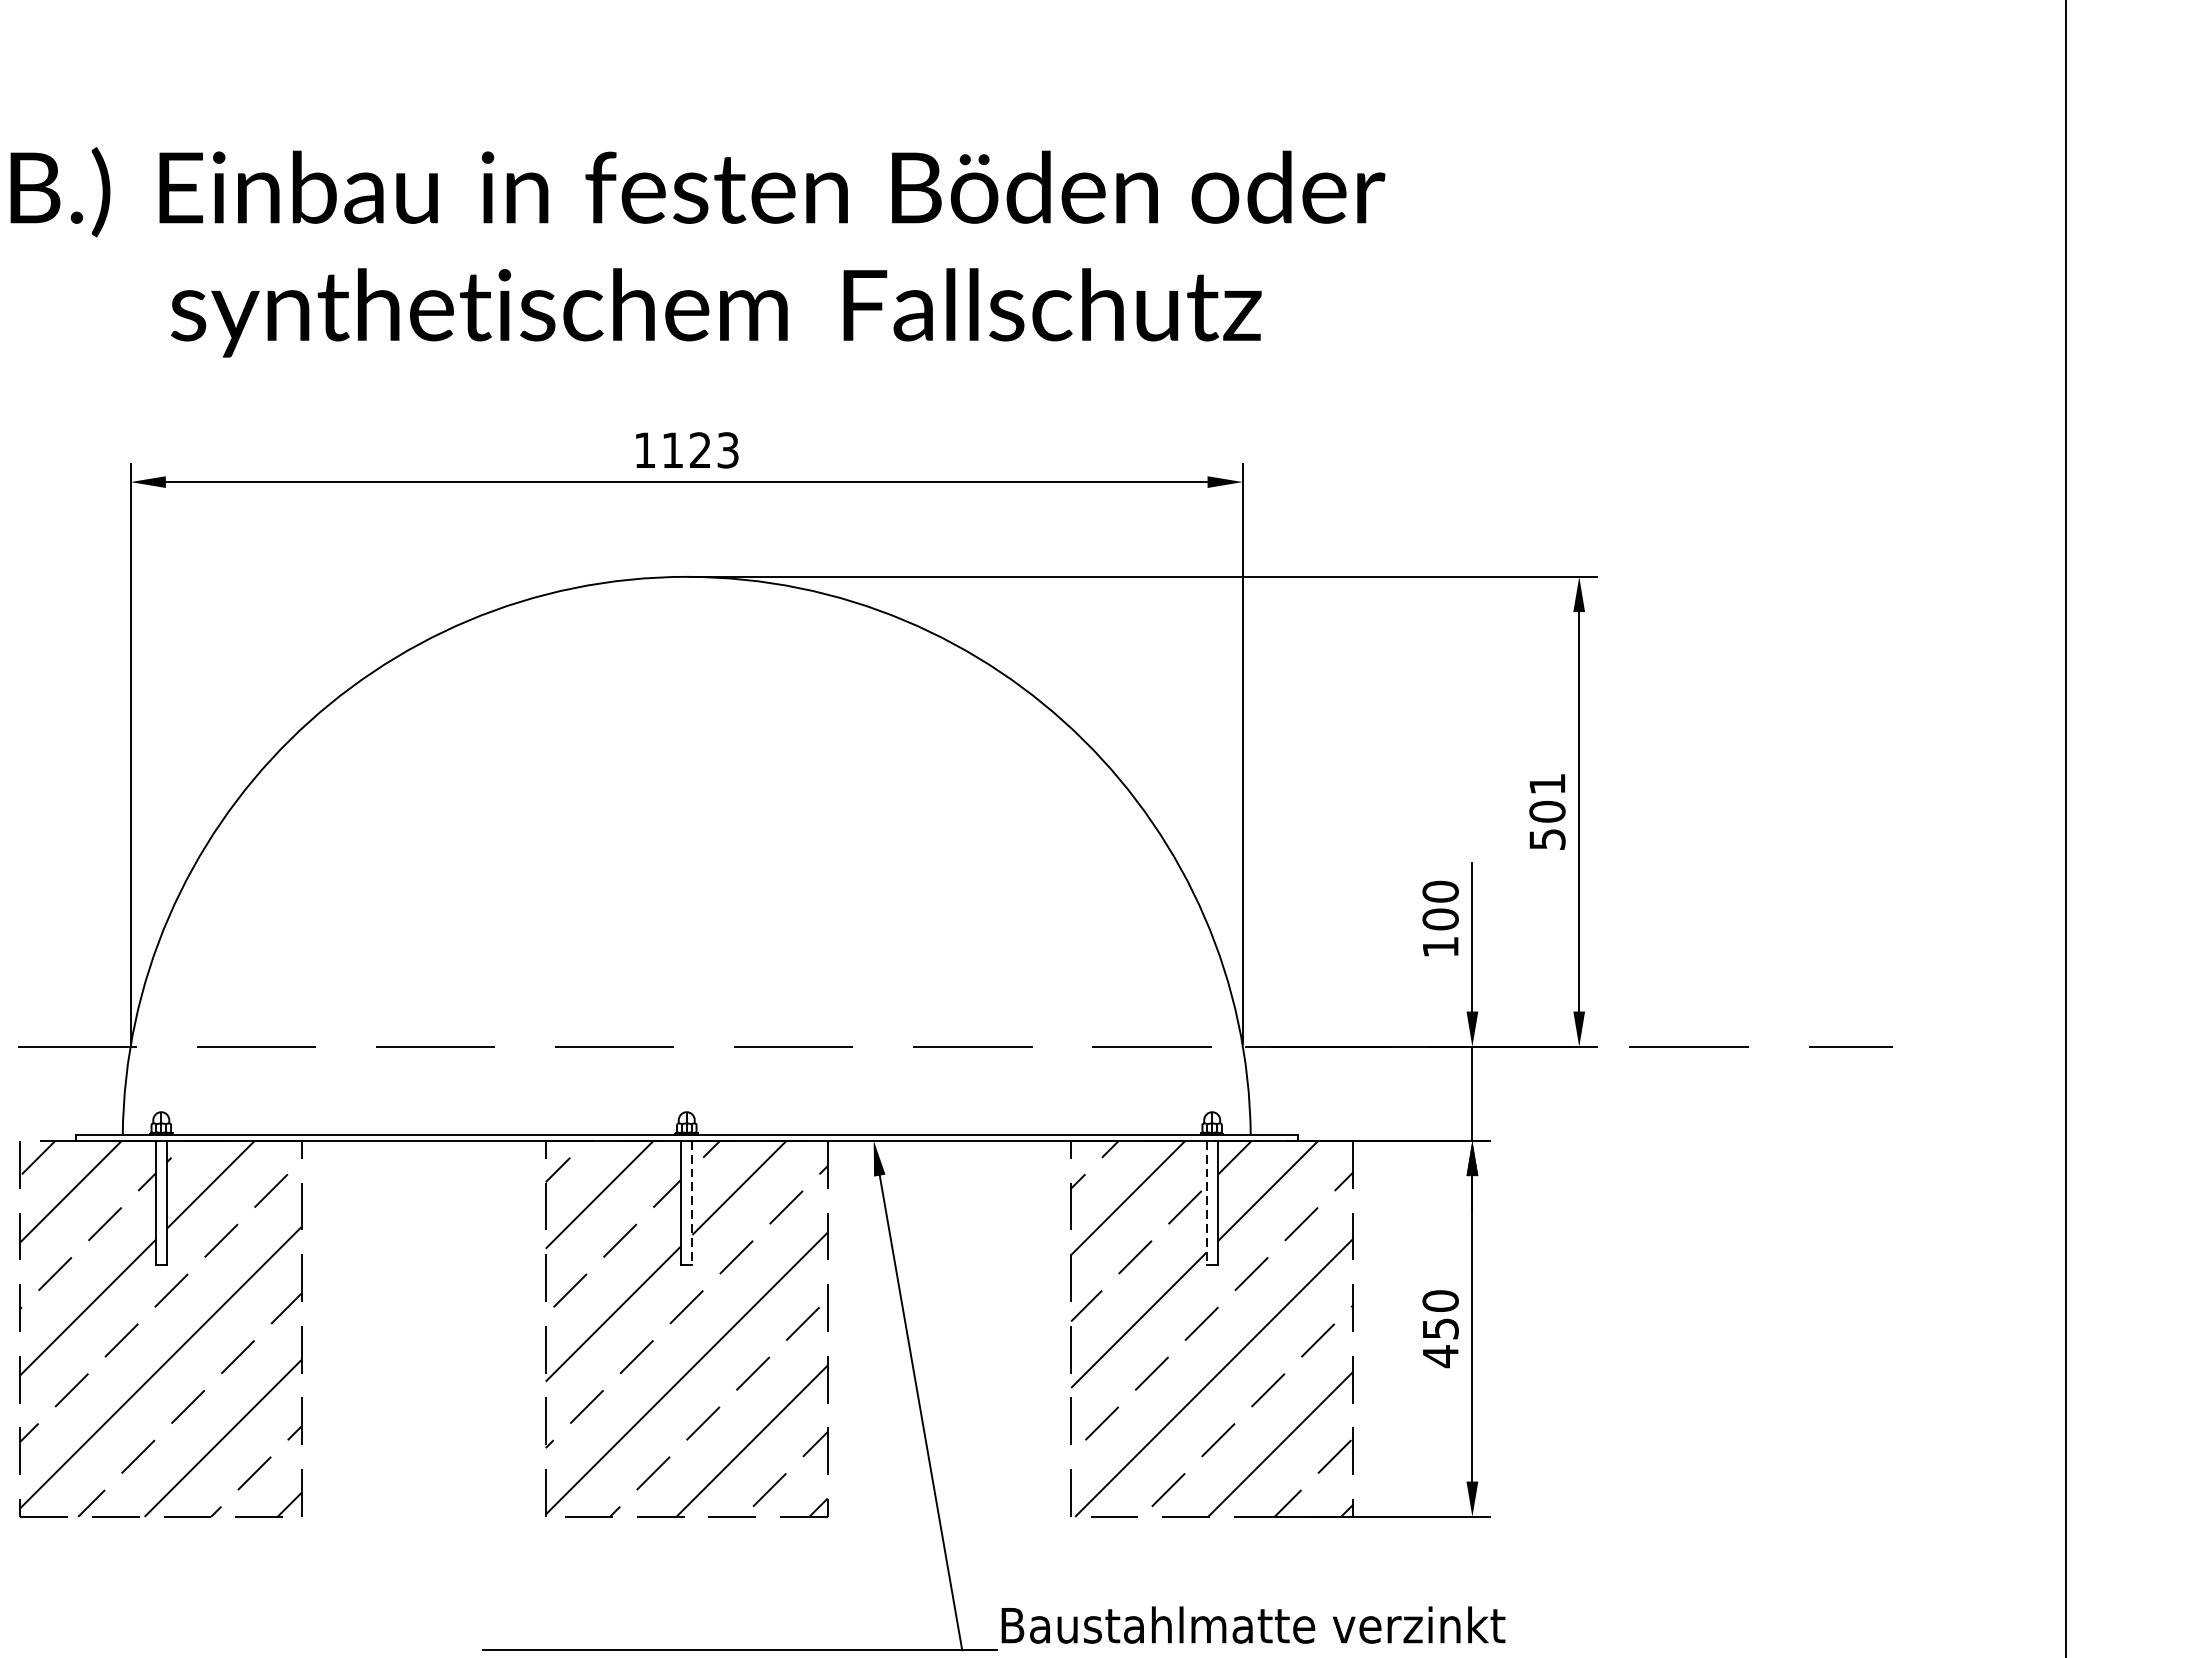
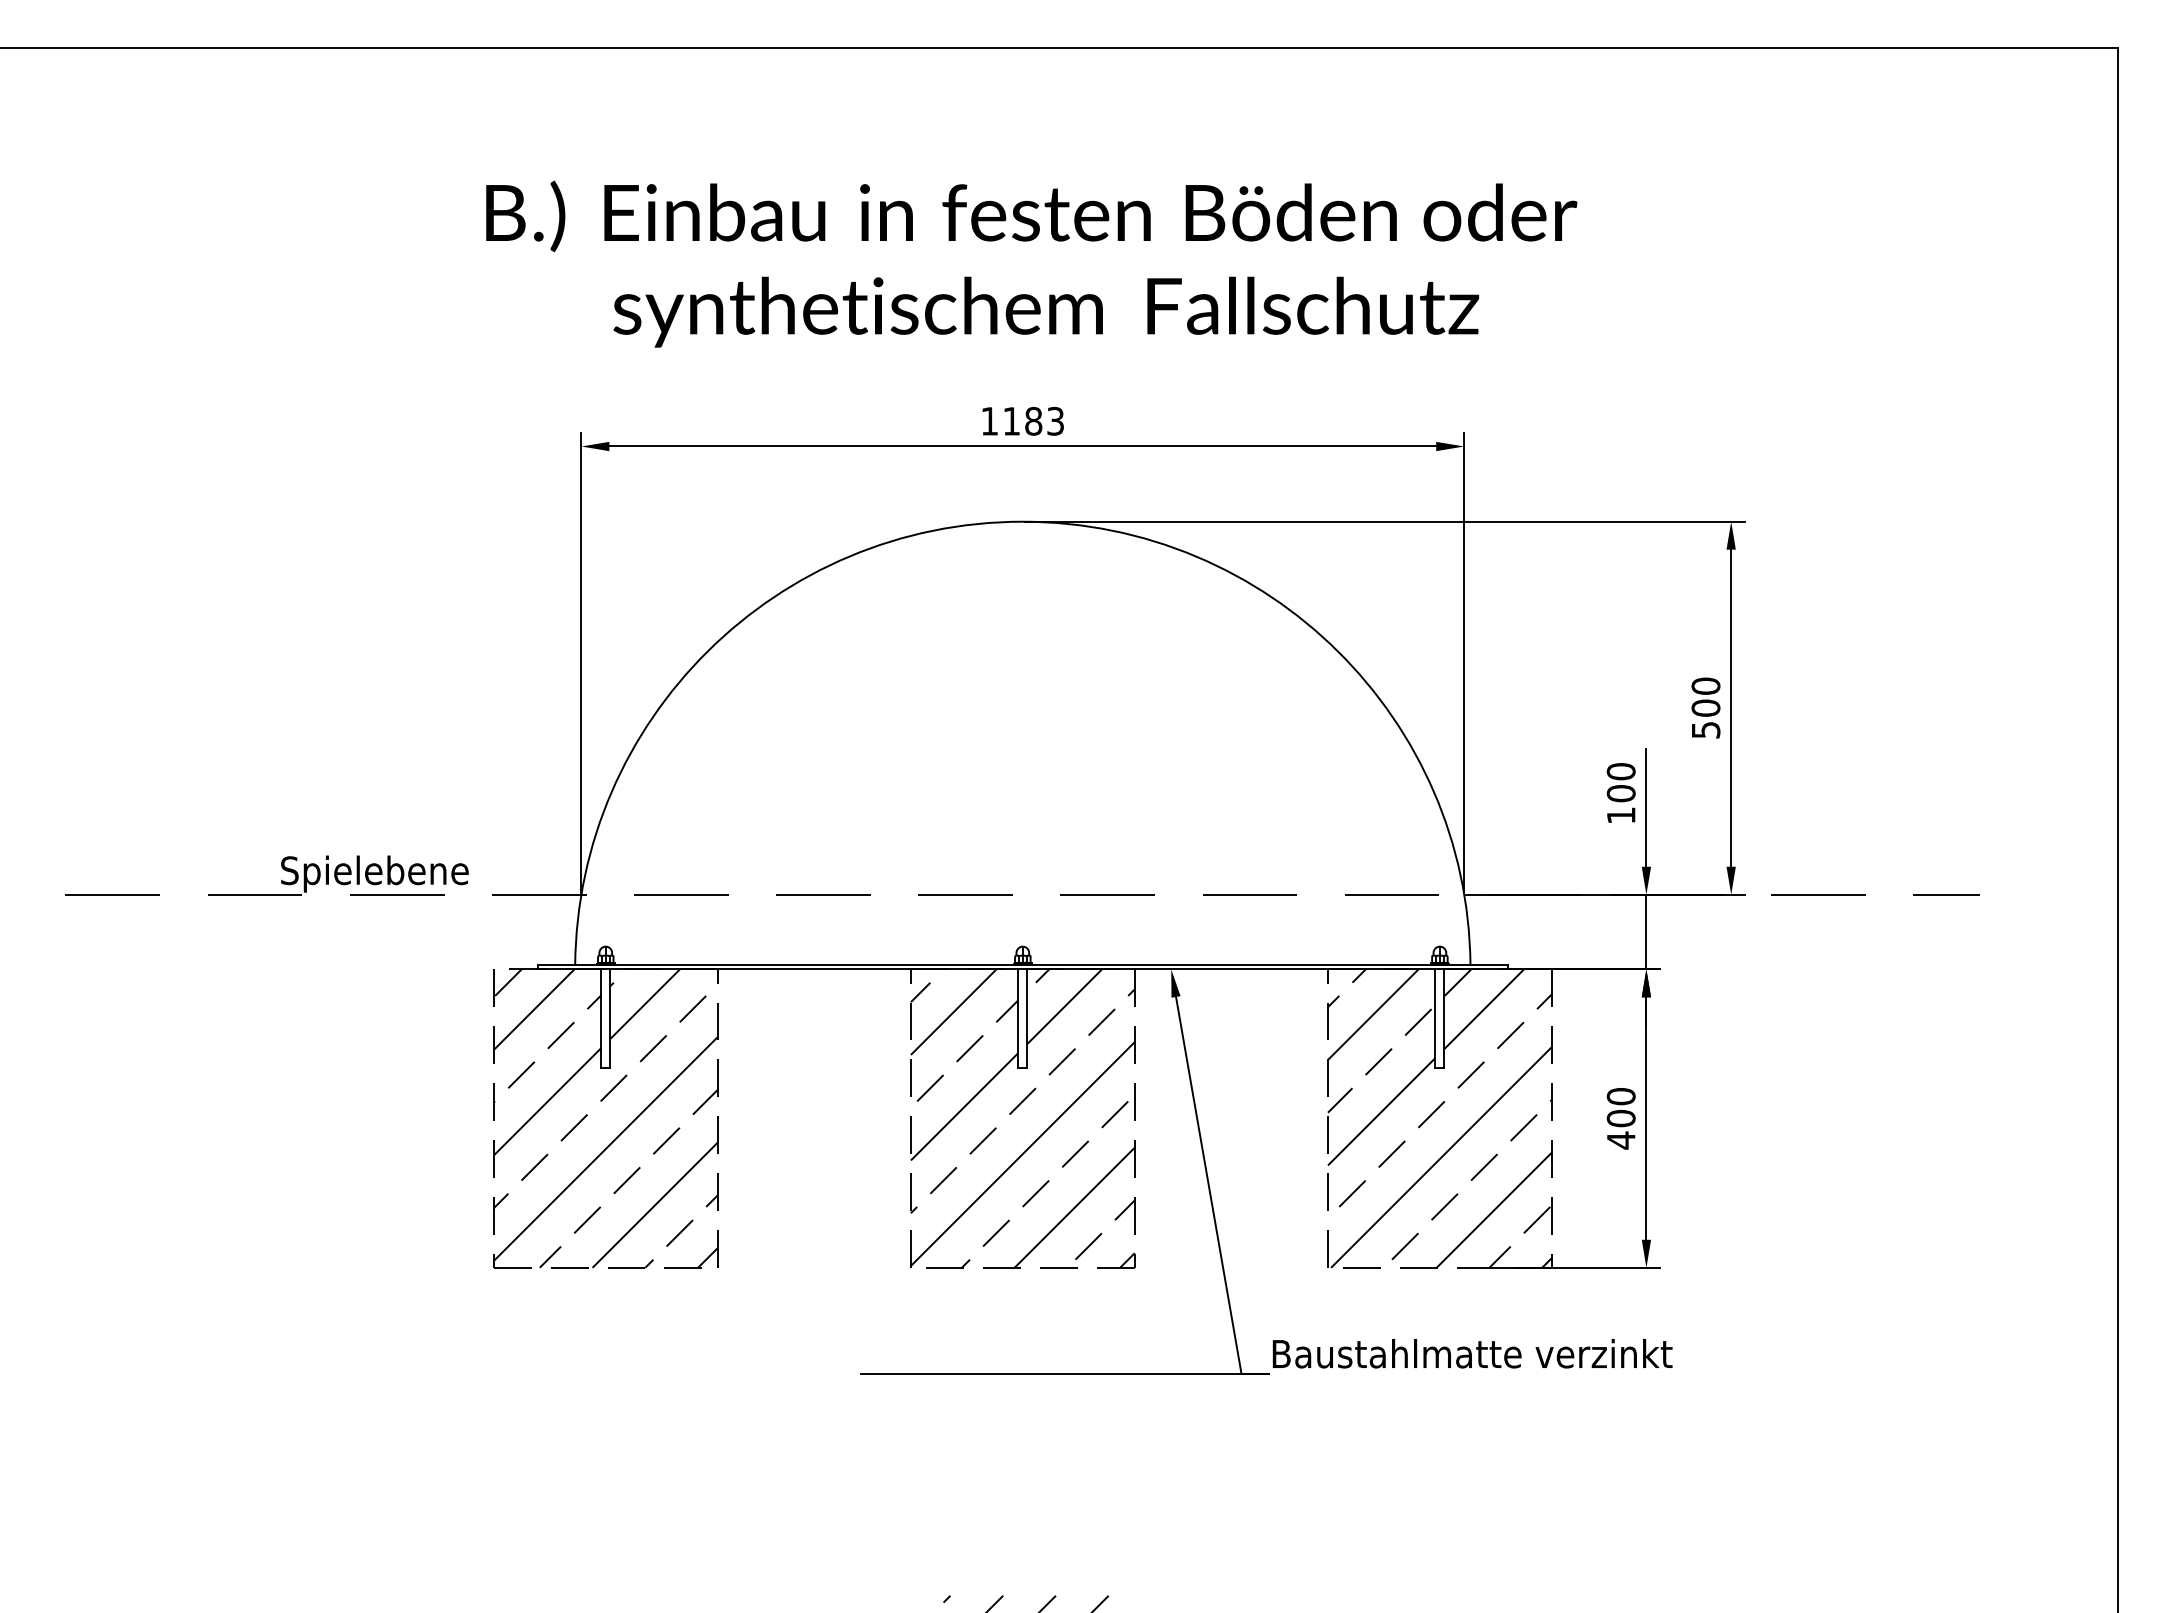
text: (700, 450) -> (1033, 421), 1123 -> 1183
text: (1546, 783) -> (1705, 685), 501 -> 500
line: (692, 1204) -> (1027, 1019), dashed -> solid
line: (1206, 1204) -> (1435, 1019), dashed -> solid
text: (1439, 1328) -> (1620, 1118), 450 -> 400

